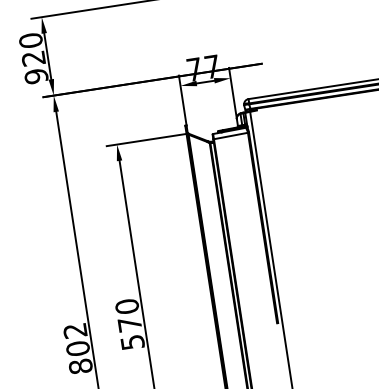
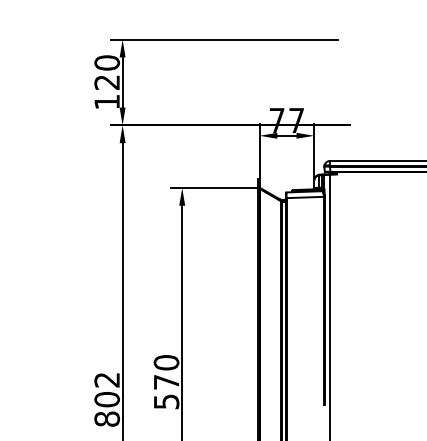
text: (36, 75) -> (107, 101), 920 -> 120

